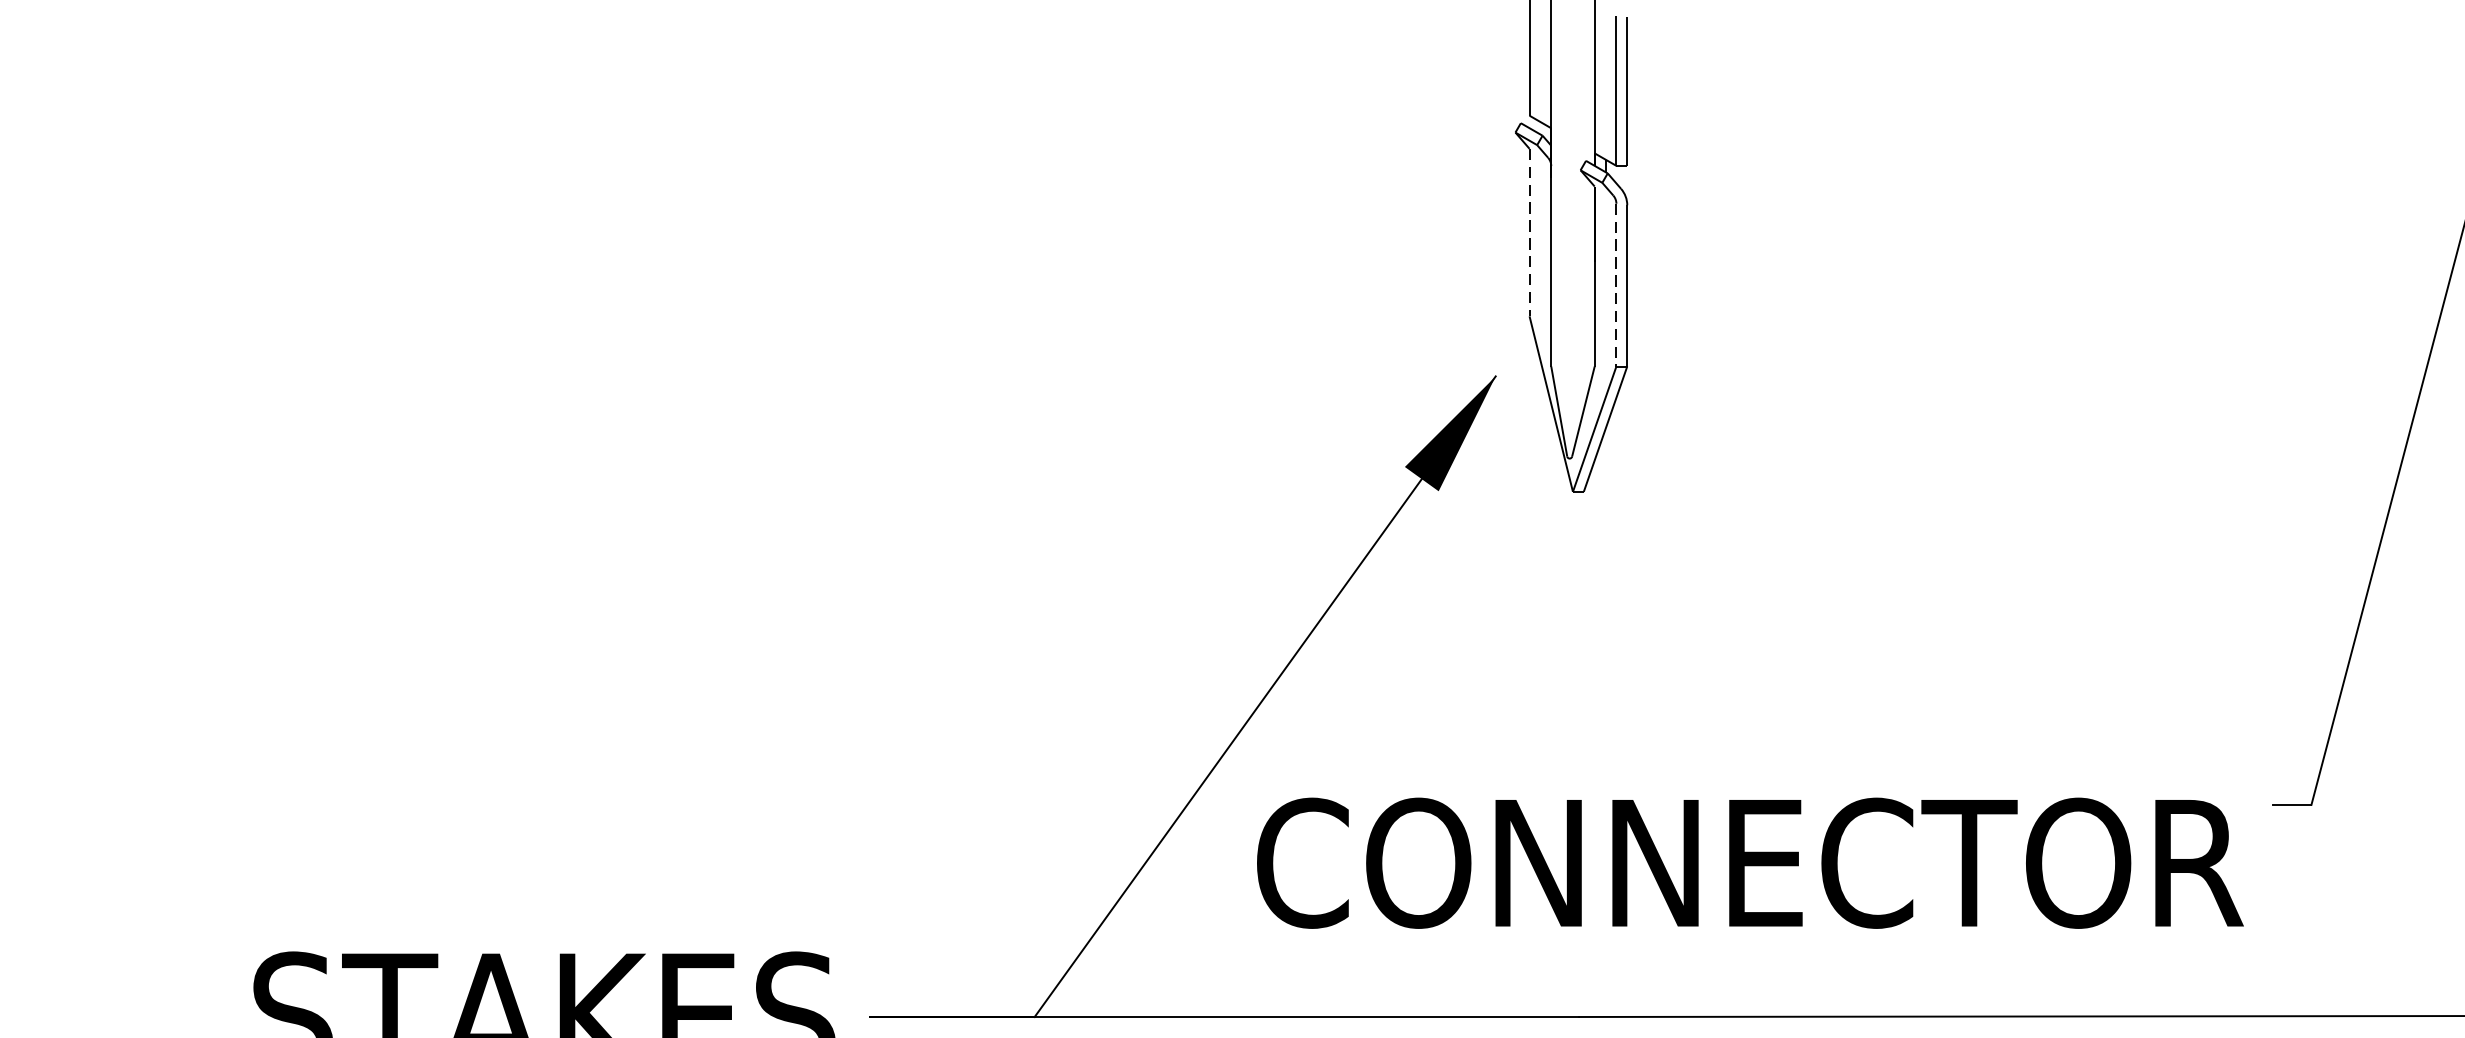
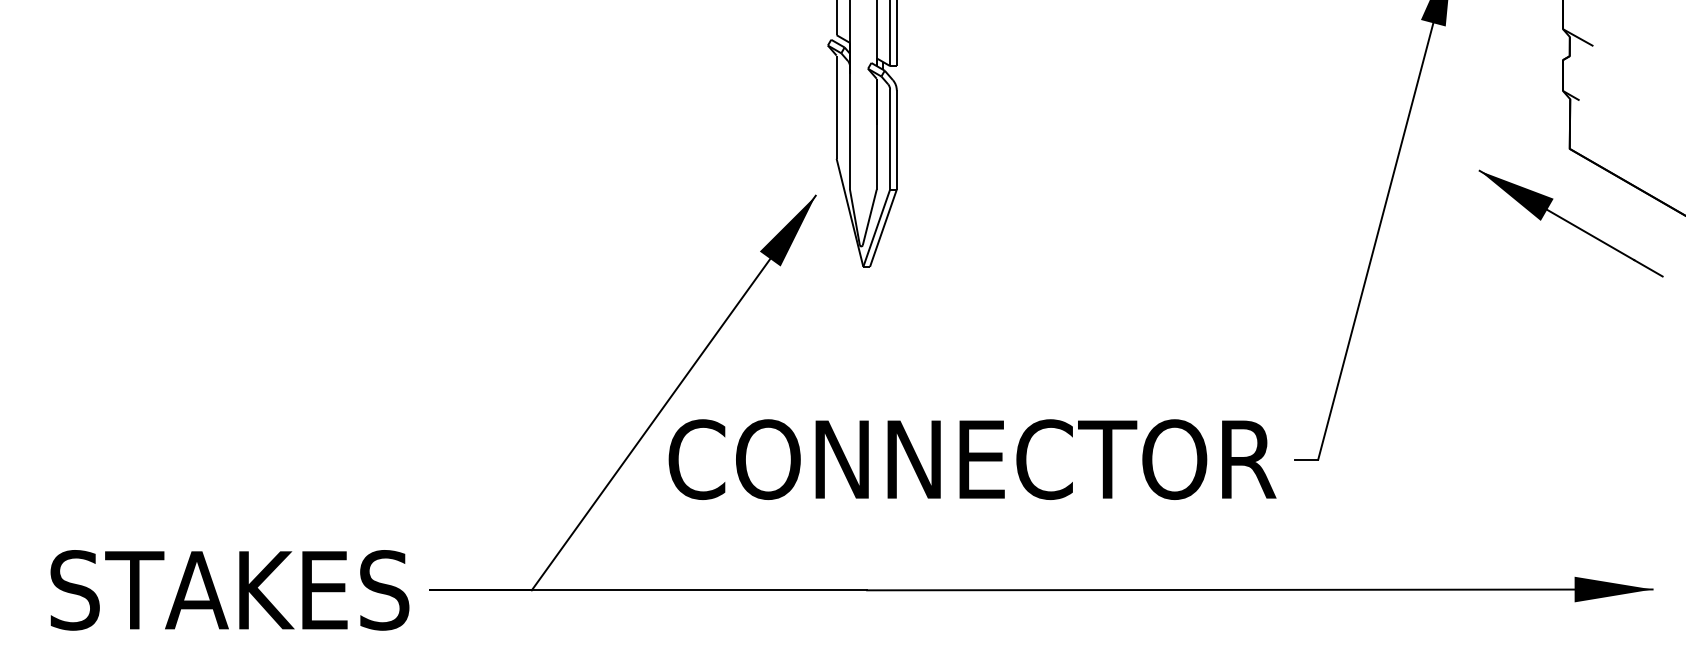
line: (1529, 233) -> (836, 107), dashed -> solid
line: (1617, 286) -> (890, 140), dashed -> solid
text: (1750, 863) -> (972, 459), moved

